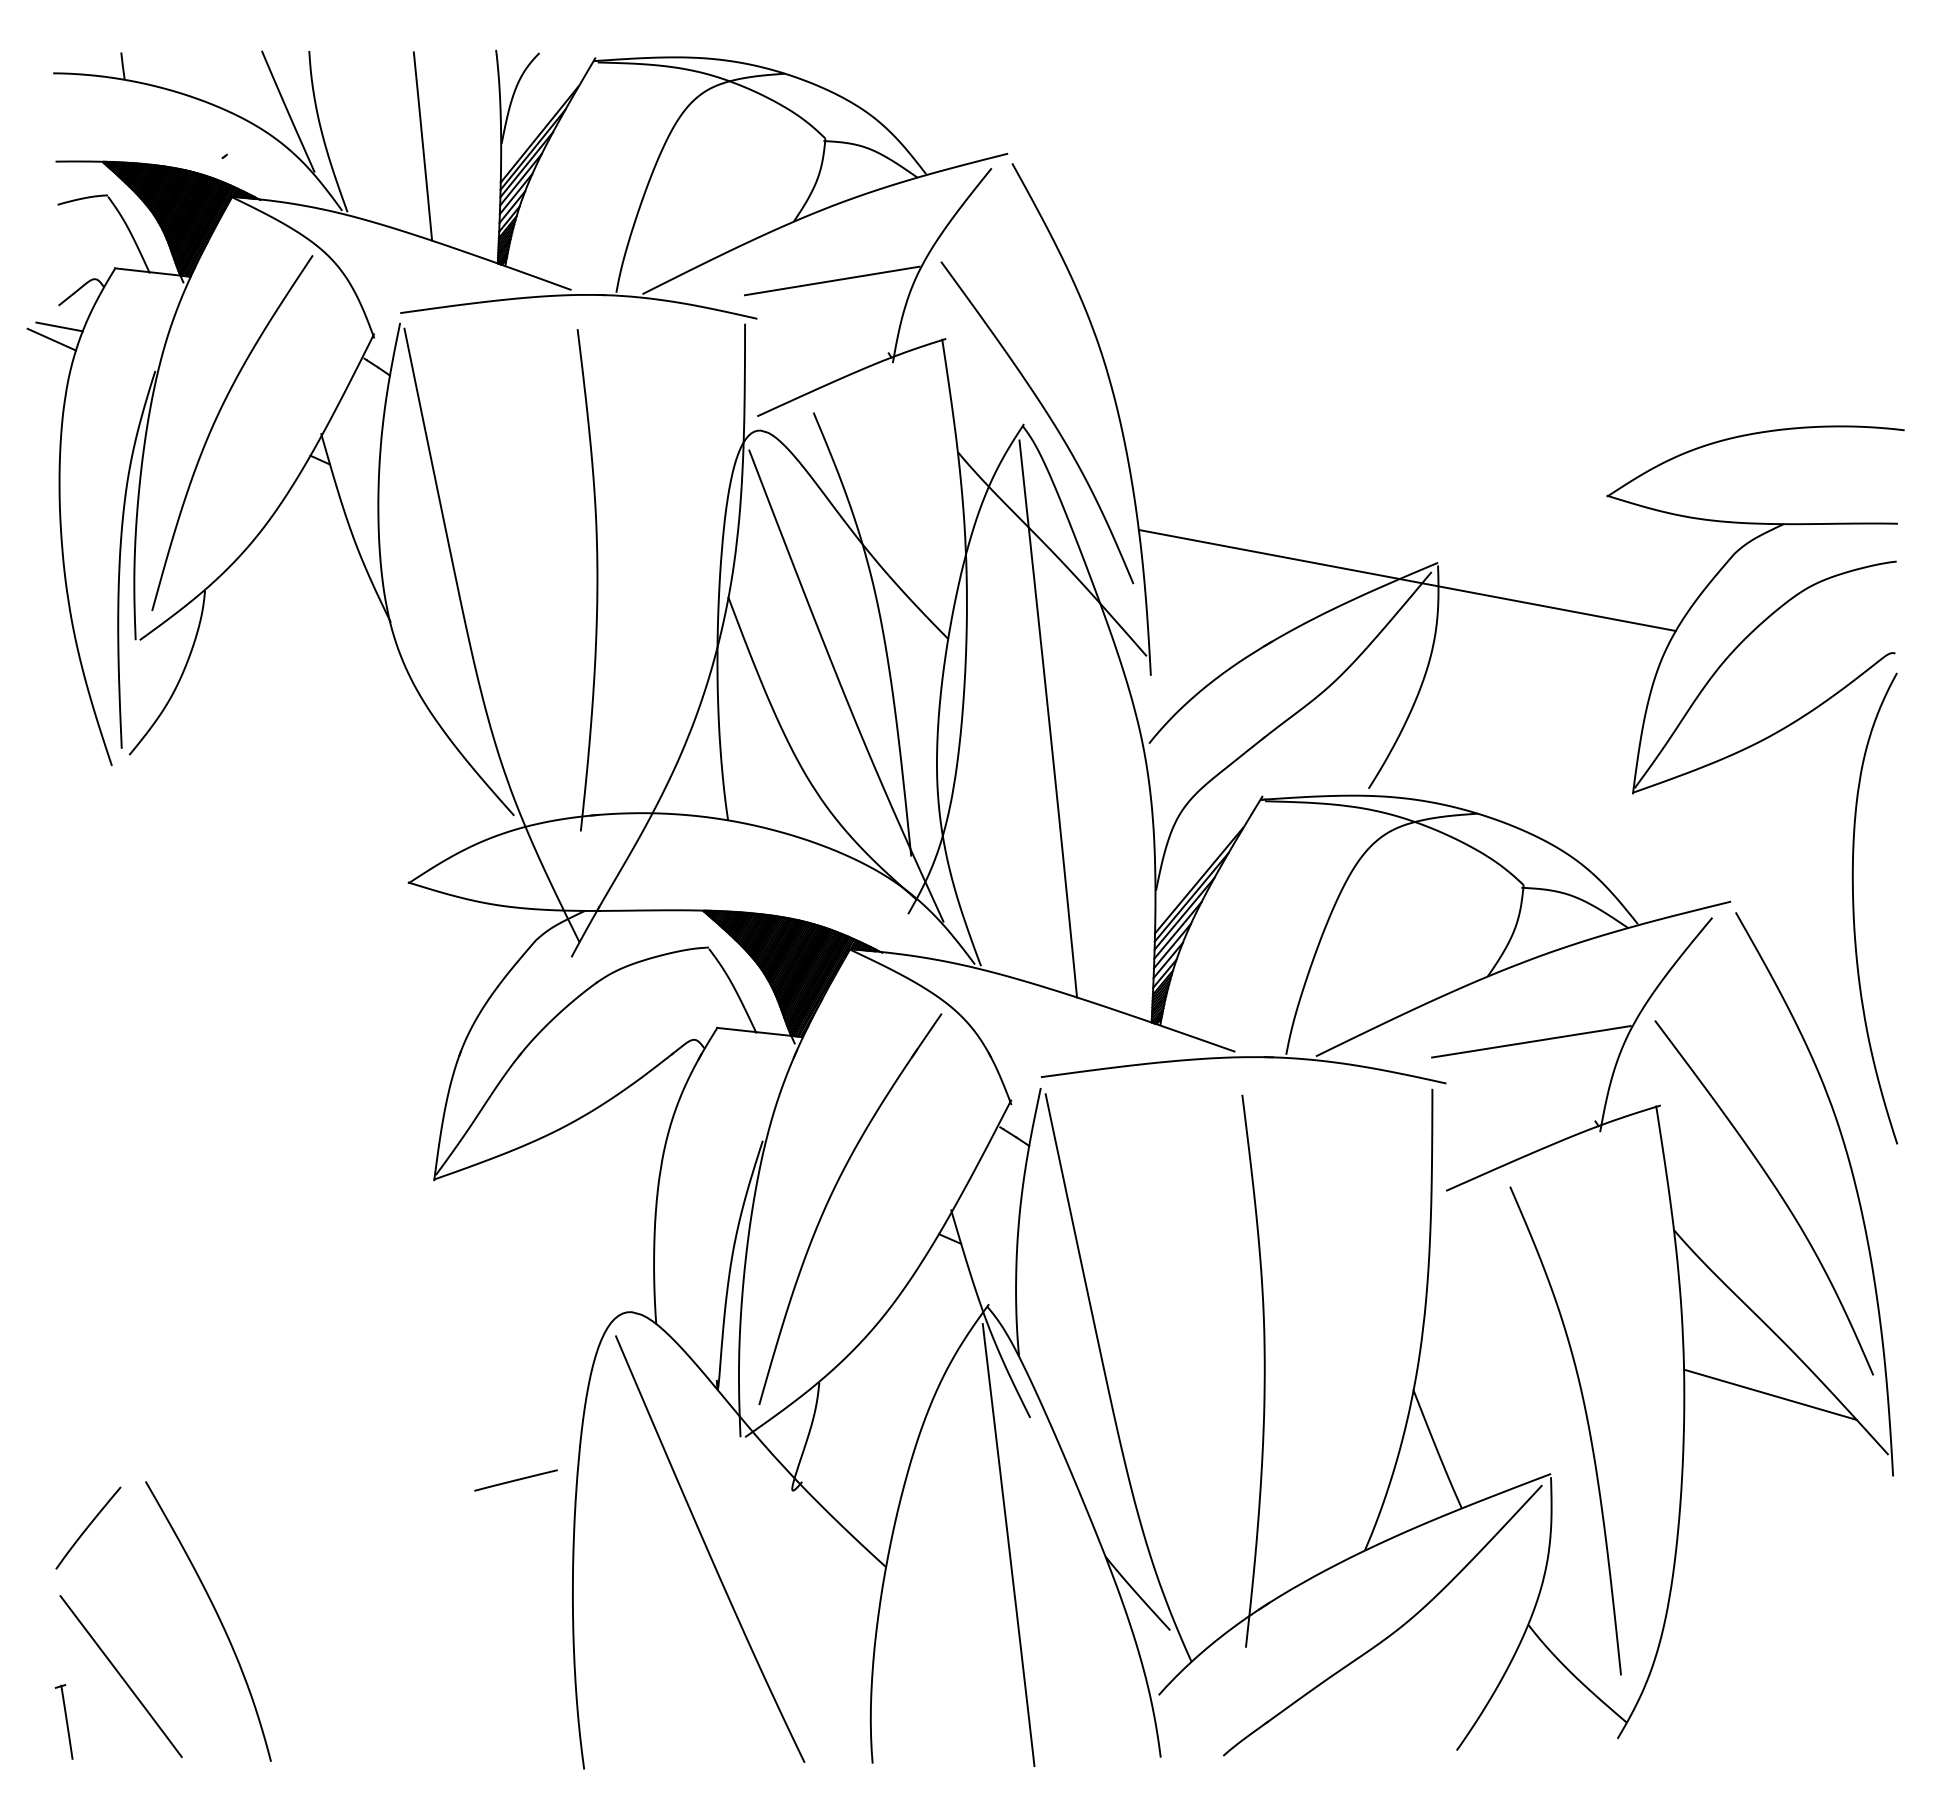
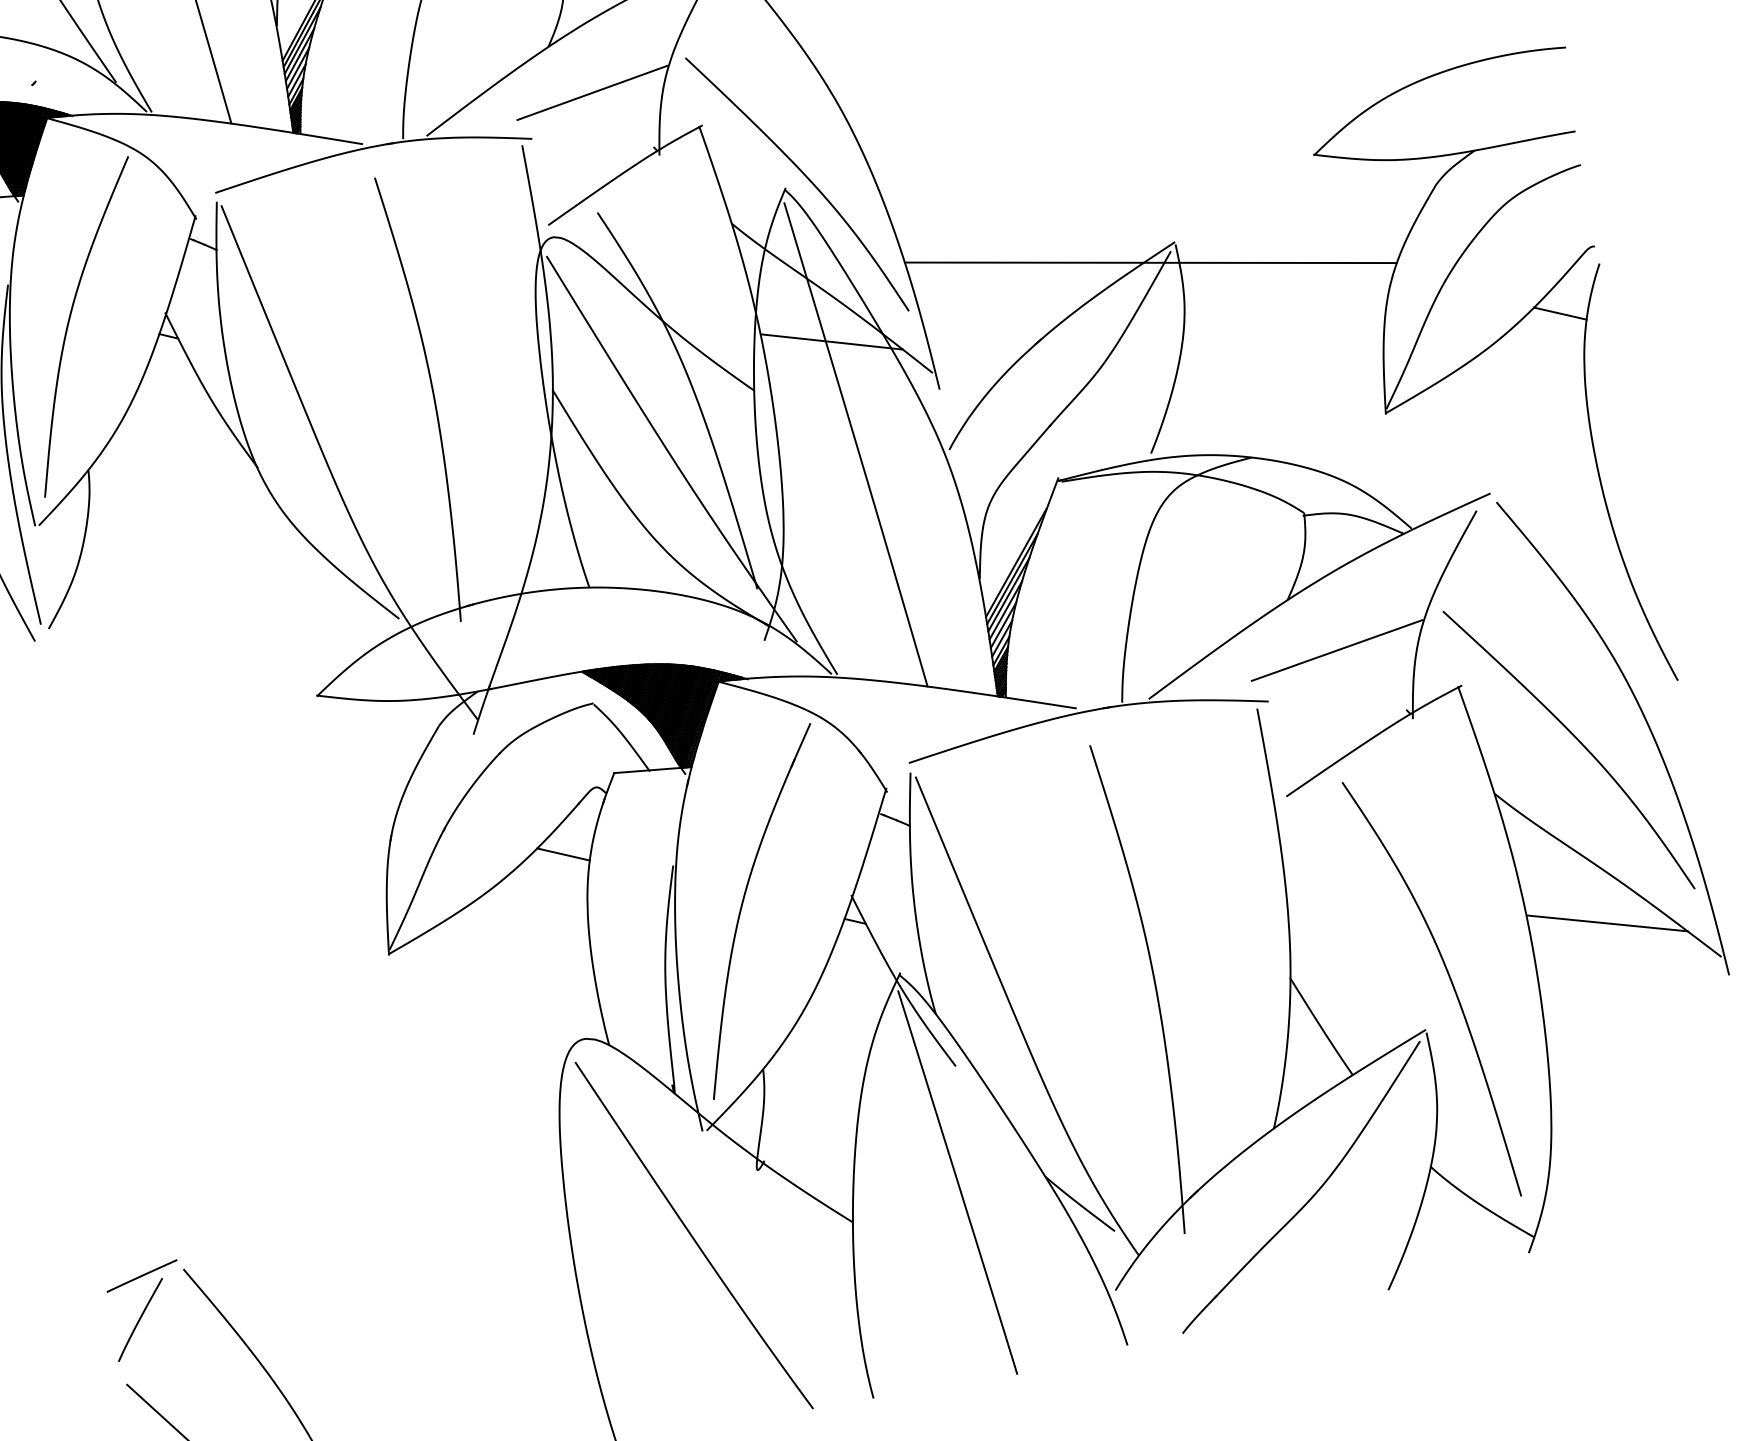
line: (1043, 601) -> (832, 341), added
line: (1843, 719) -> (1559, 313), added
line: (644, 1106) -> (562, 854), added
line: (515, 1480) -> (141, 1276), moved

